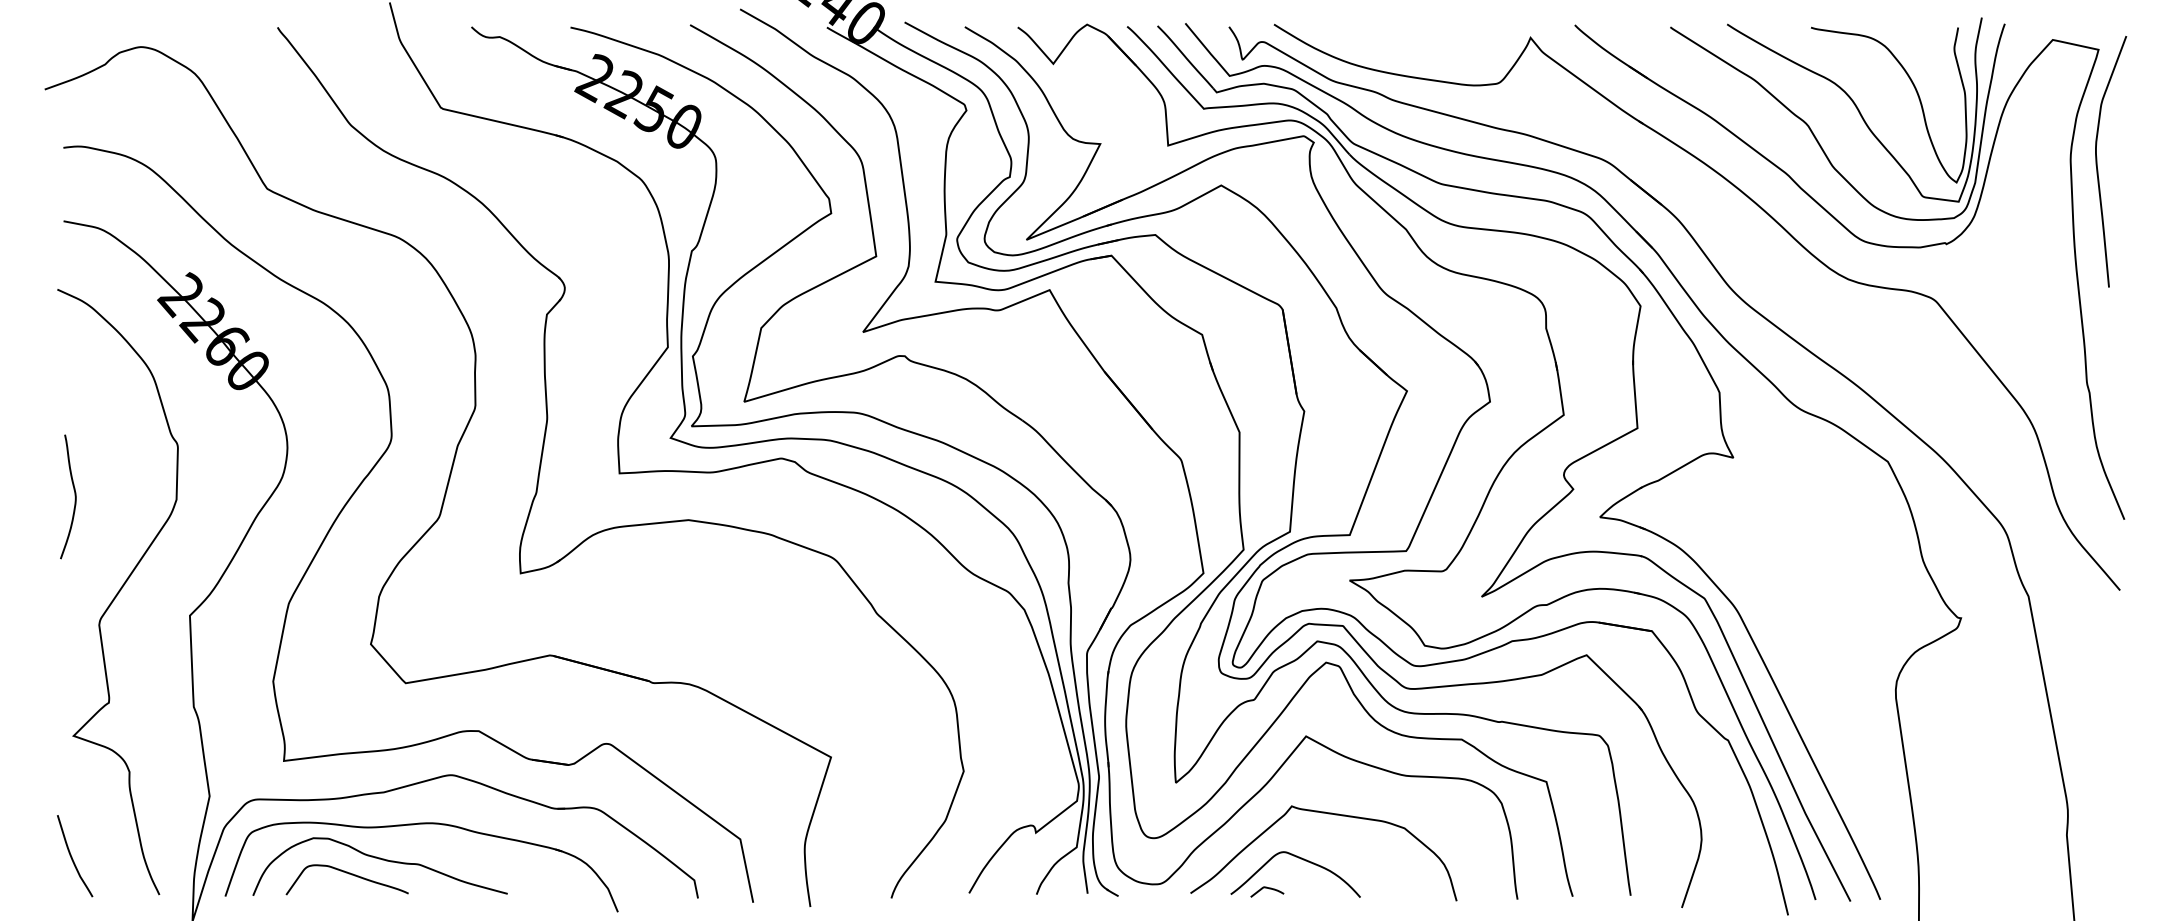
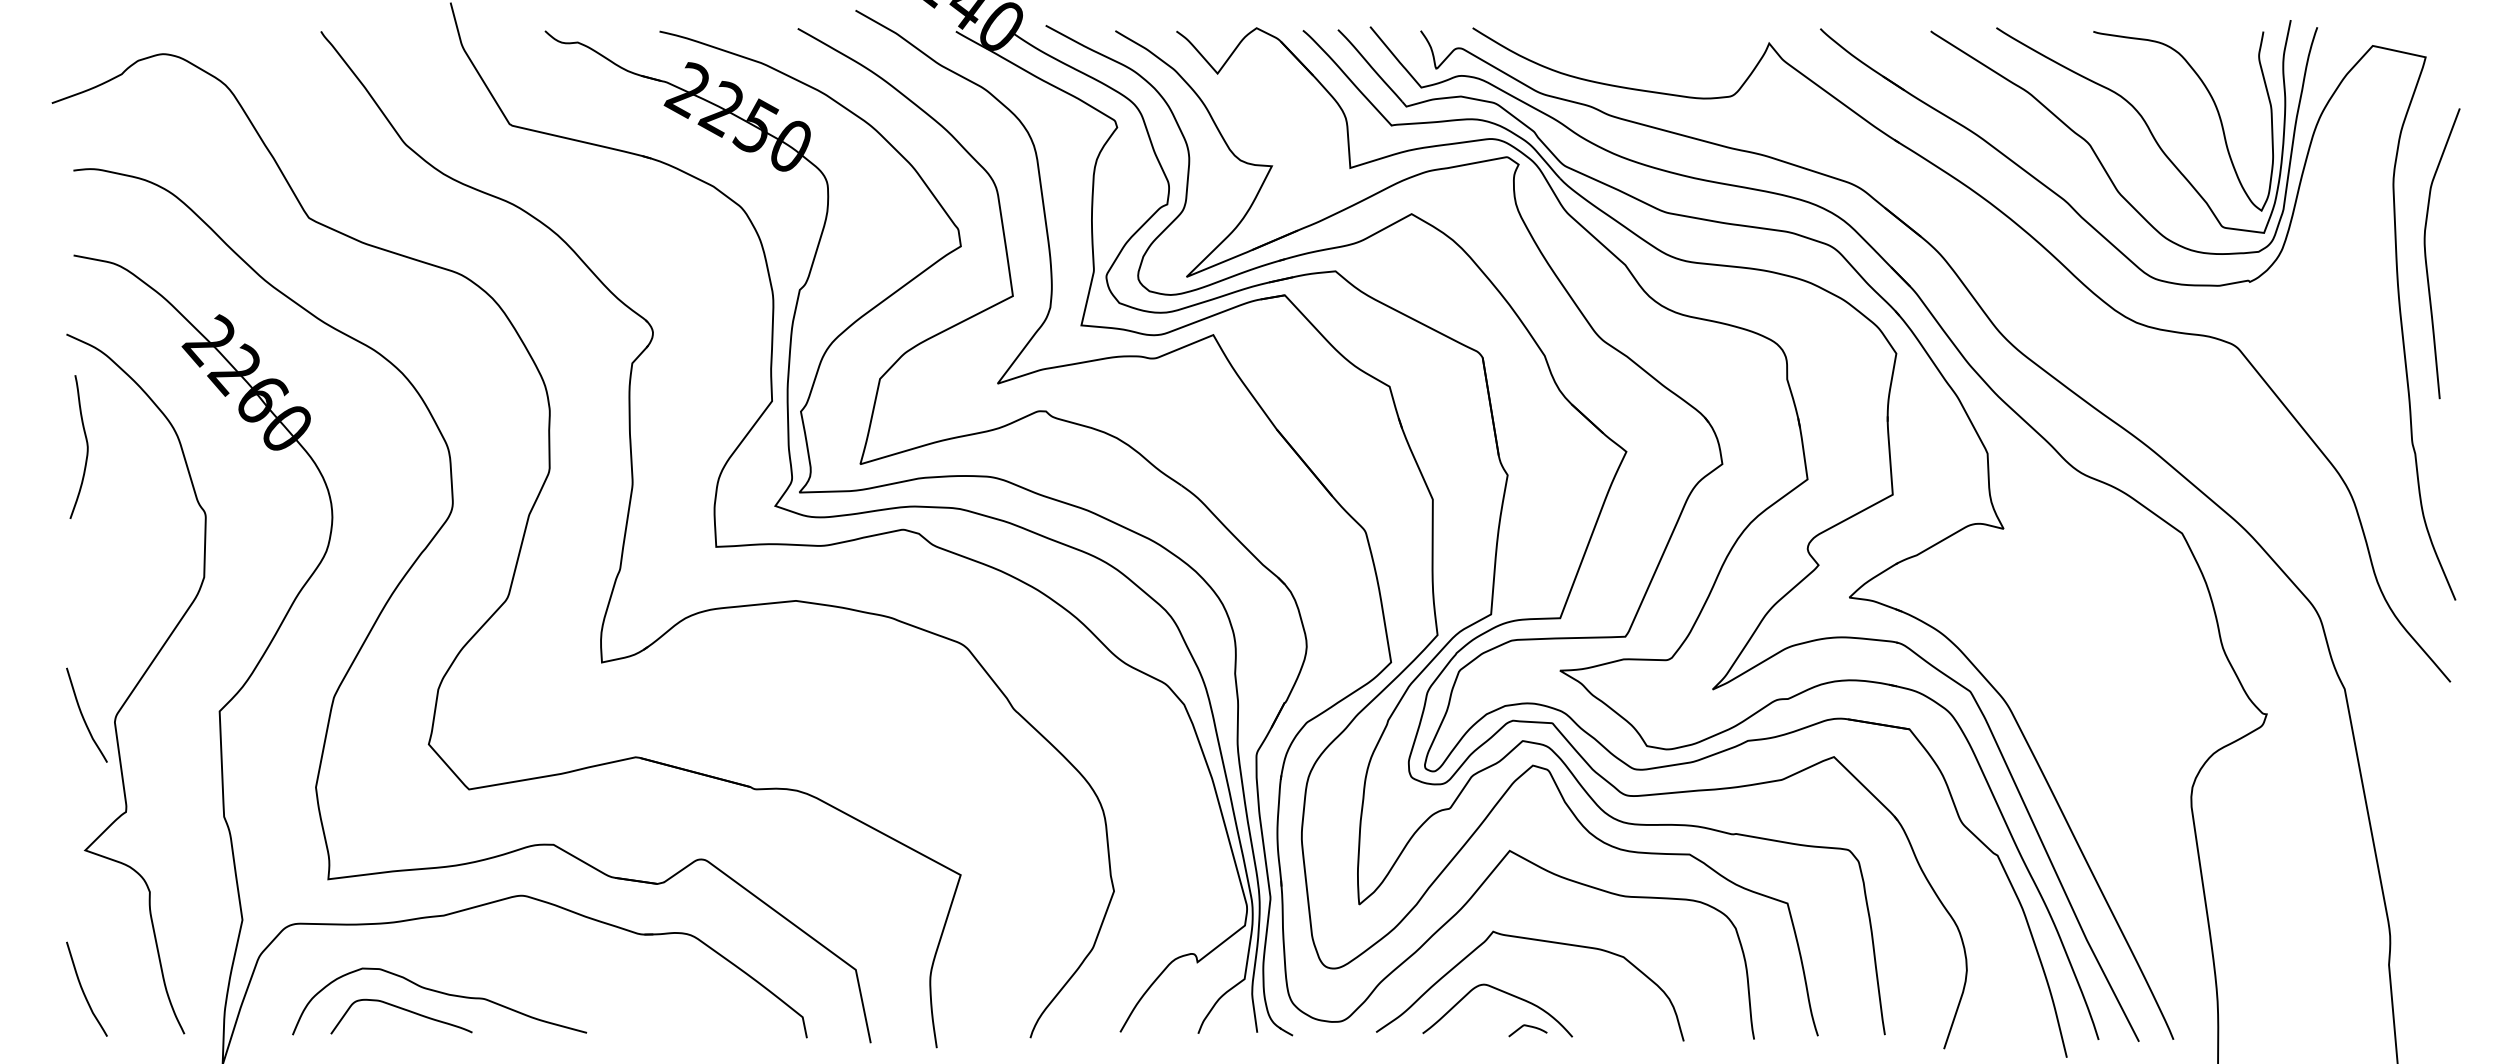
curve: (2097, 161) -> (2426, 253), moved
curve: (74, 496) -> (86, 446), moved
curve: (72, 619) -> (83, 715), added
part: (415, 825) -> (480, 953), removed
curve: (1268, 889) -> (1529, 1027), moved

